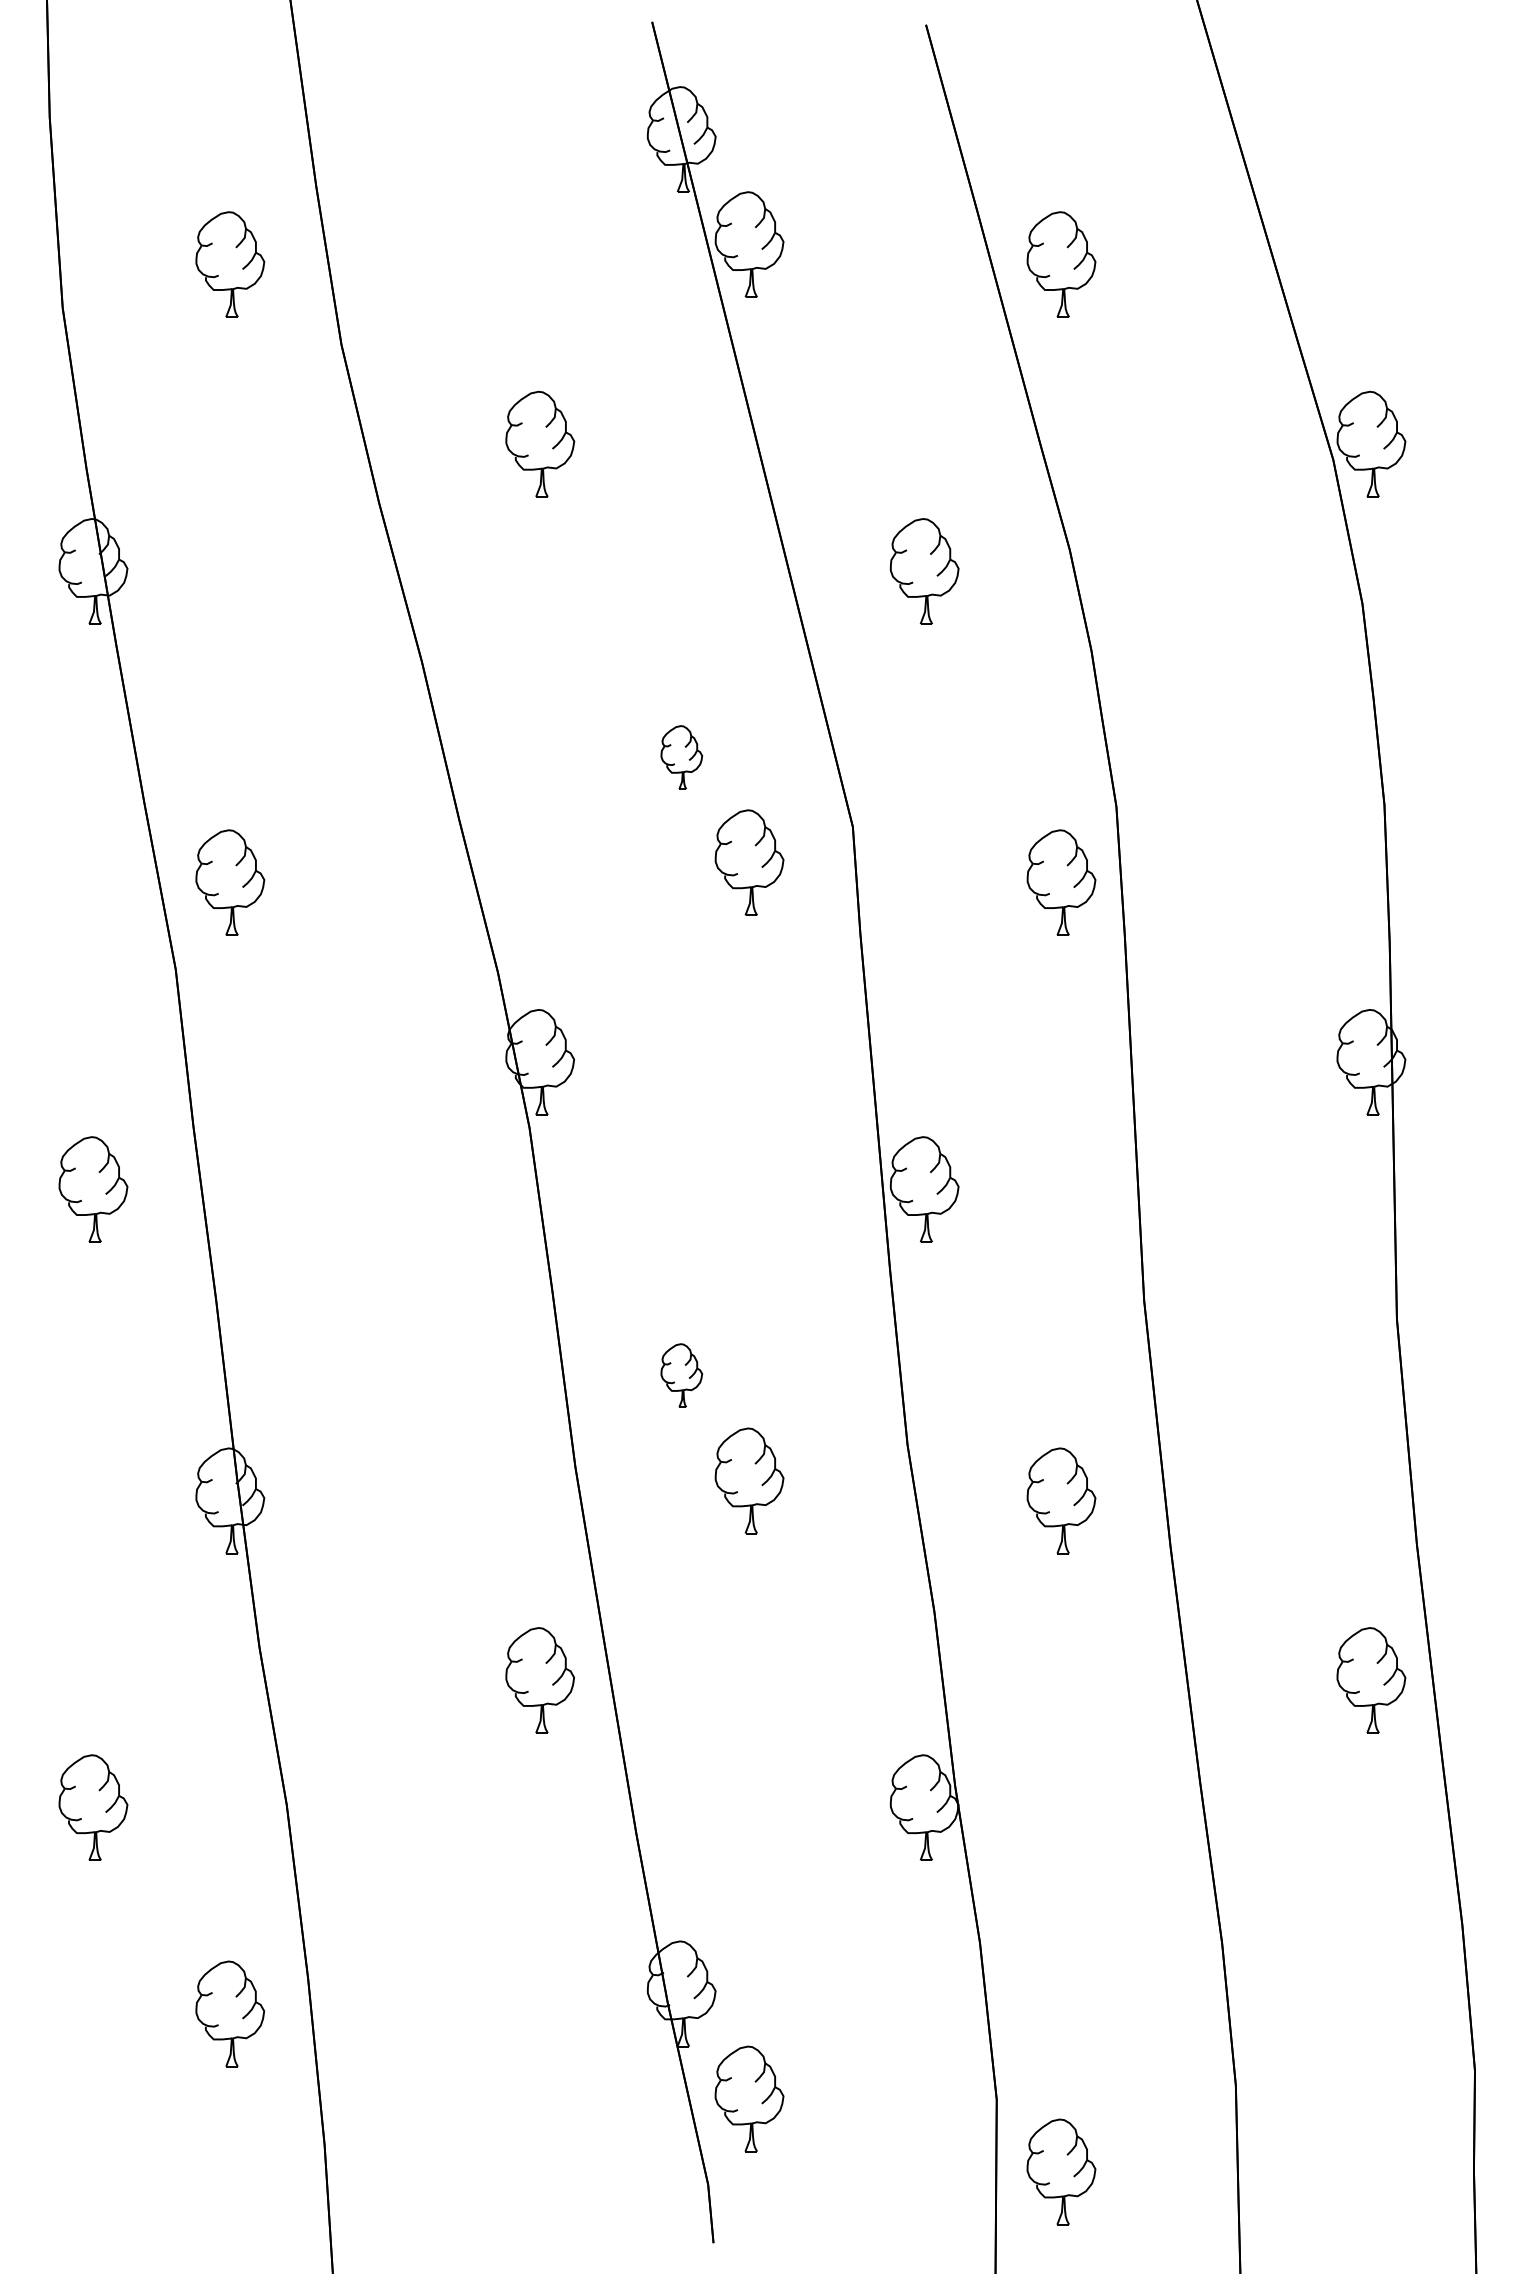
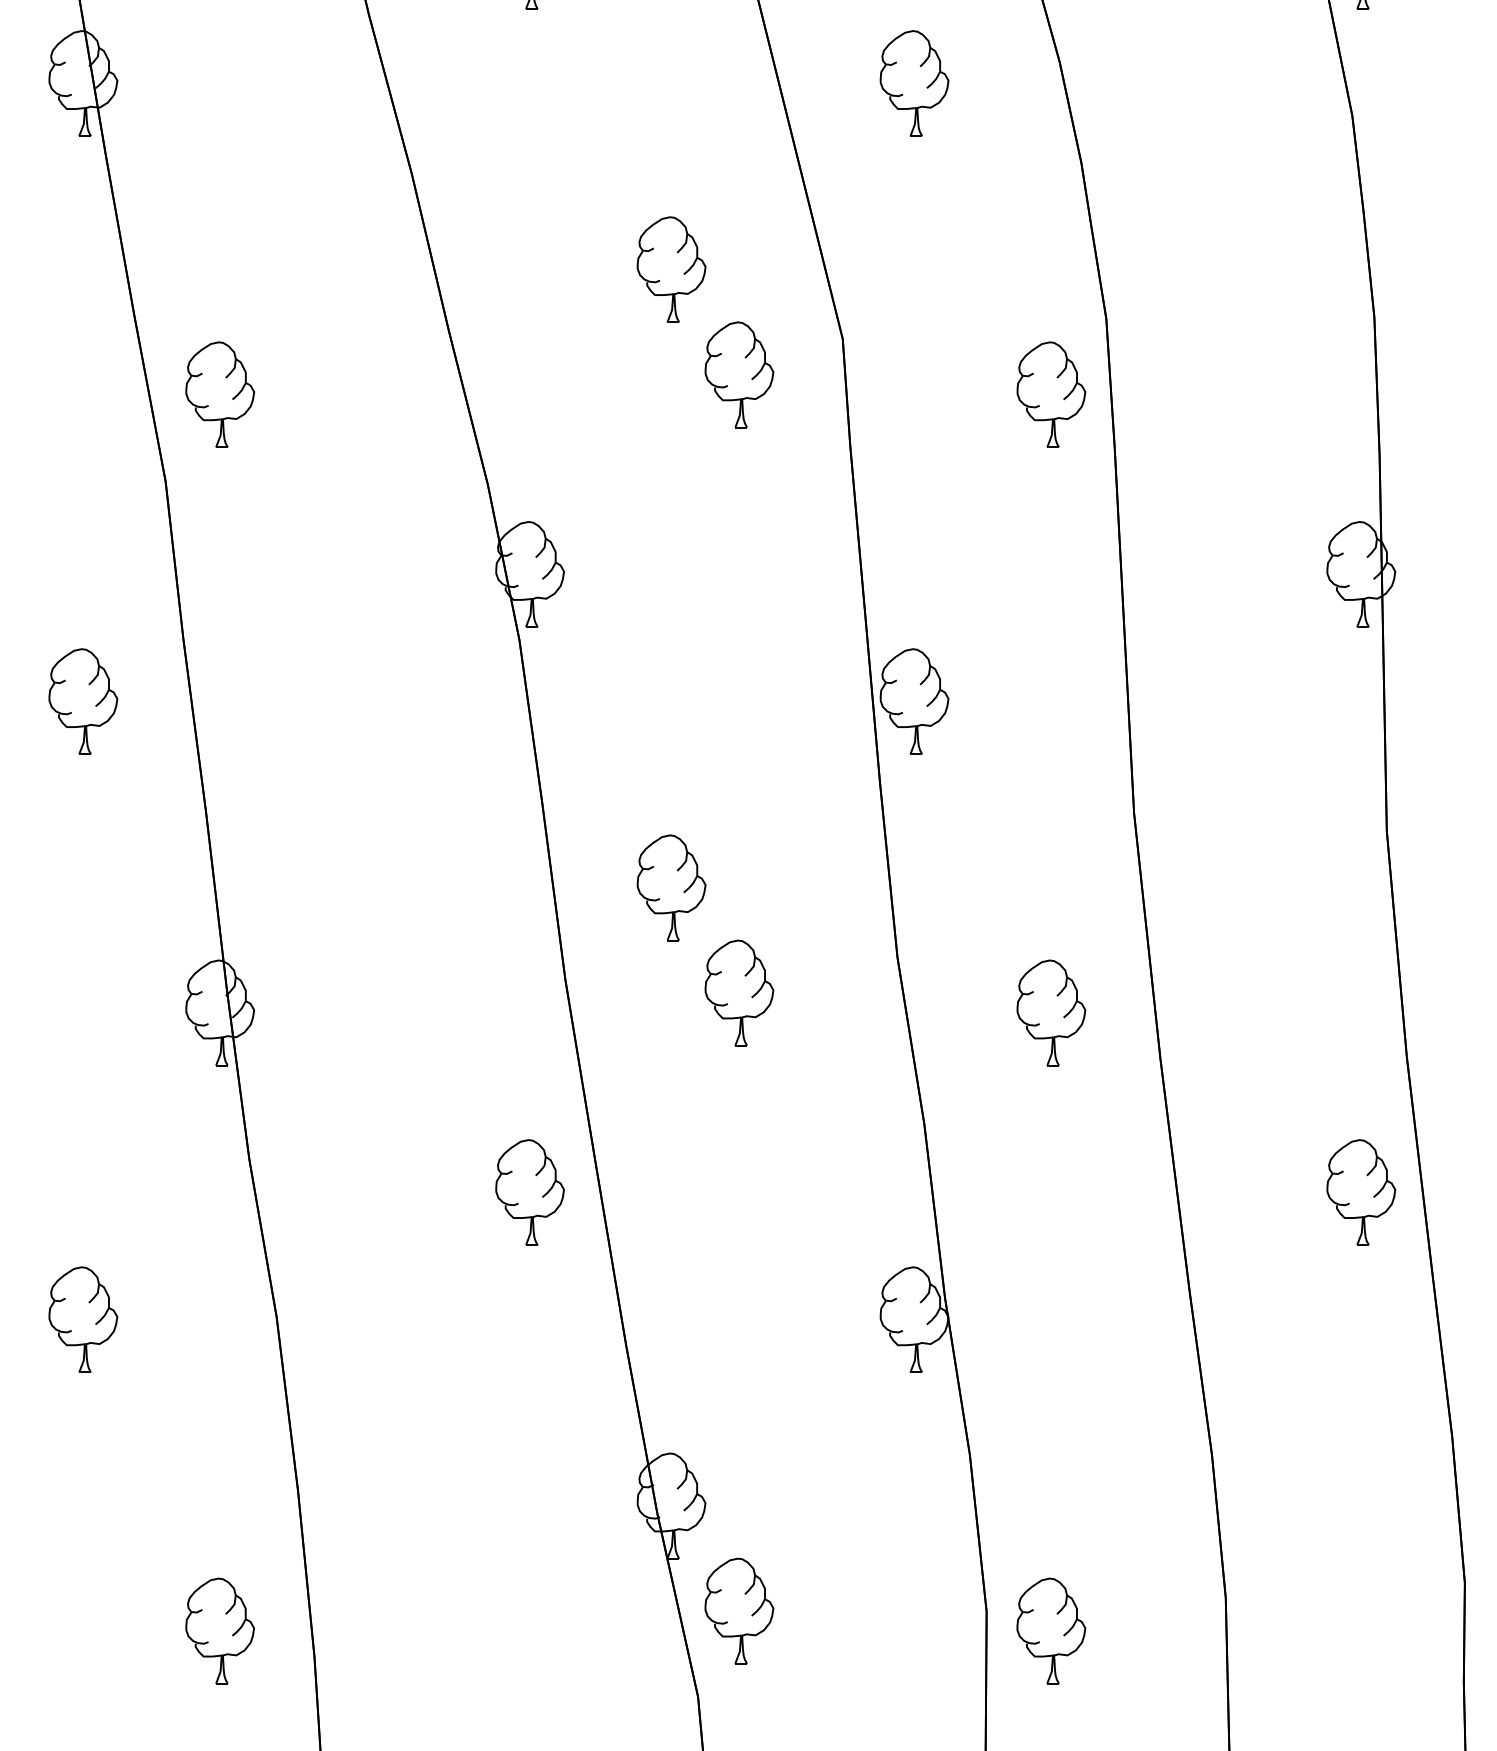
part: (681, 757) -> (671, 269), size x1.67
part: (681, 1375) -> (671, 887), size x1.67
part: (230, 2013) -> (220, 1630), moved
part: (1061, 2171) -> (1051, 1630), moved

